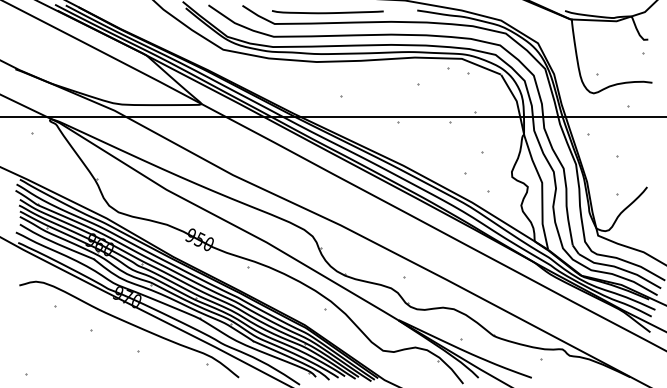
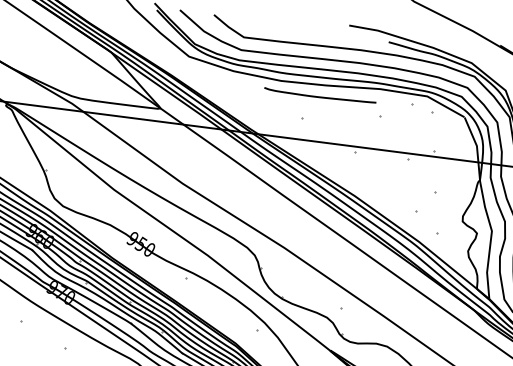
curve: (327, 12) -> (319, 96), moved

